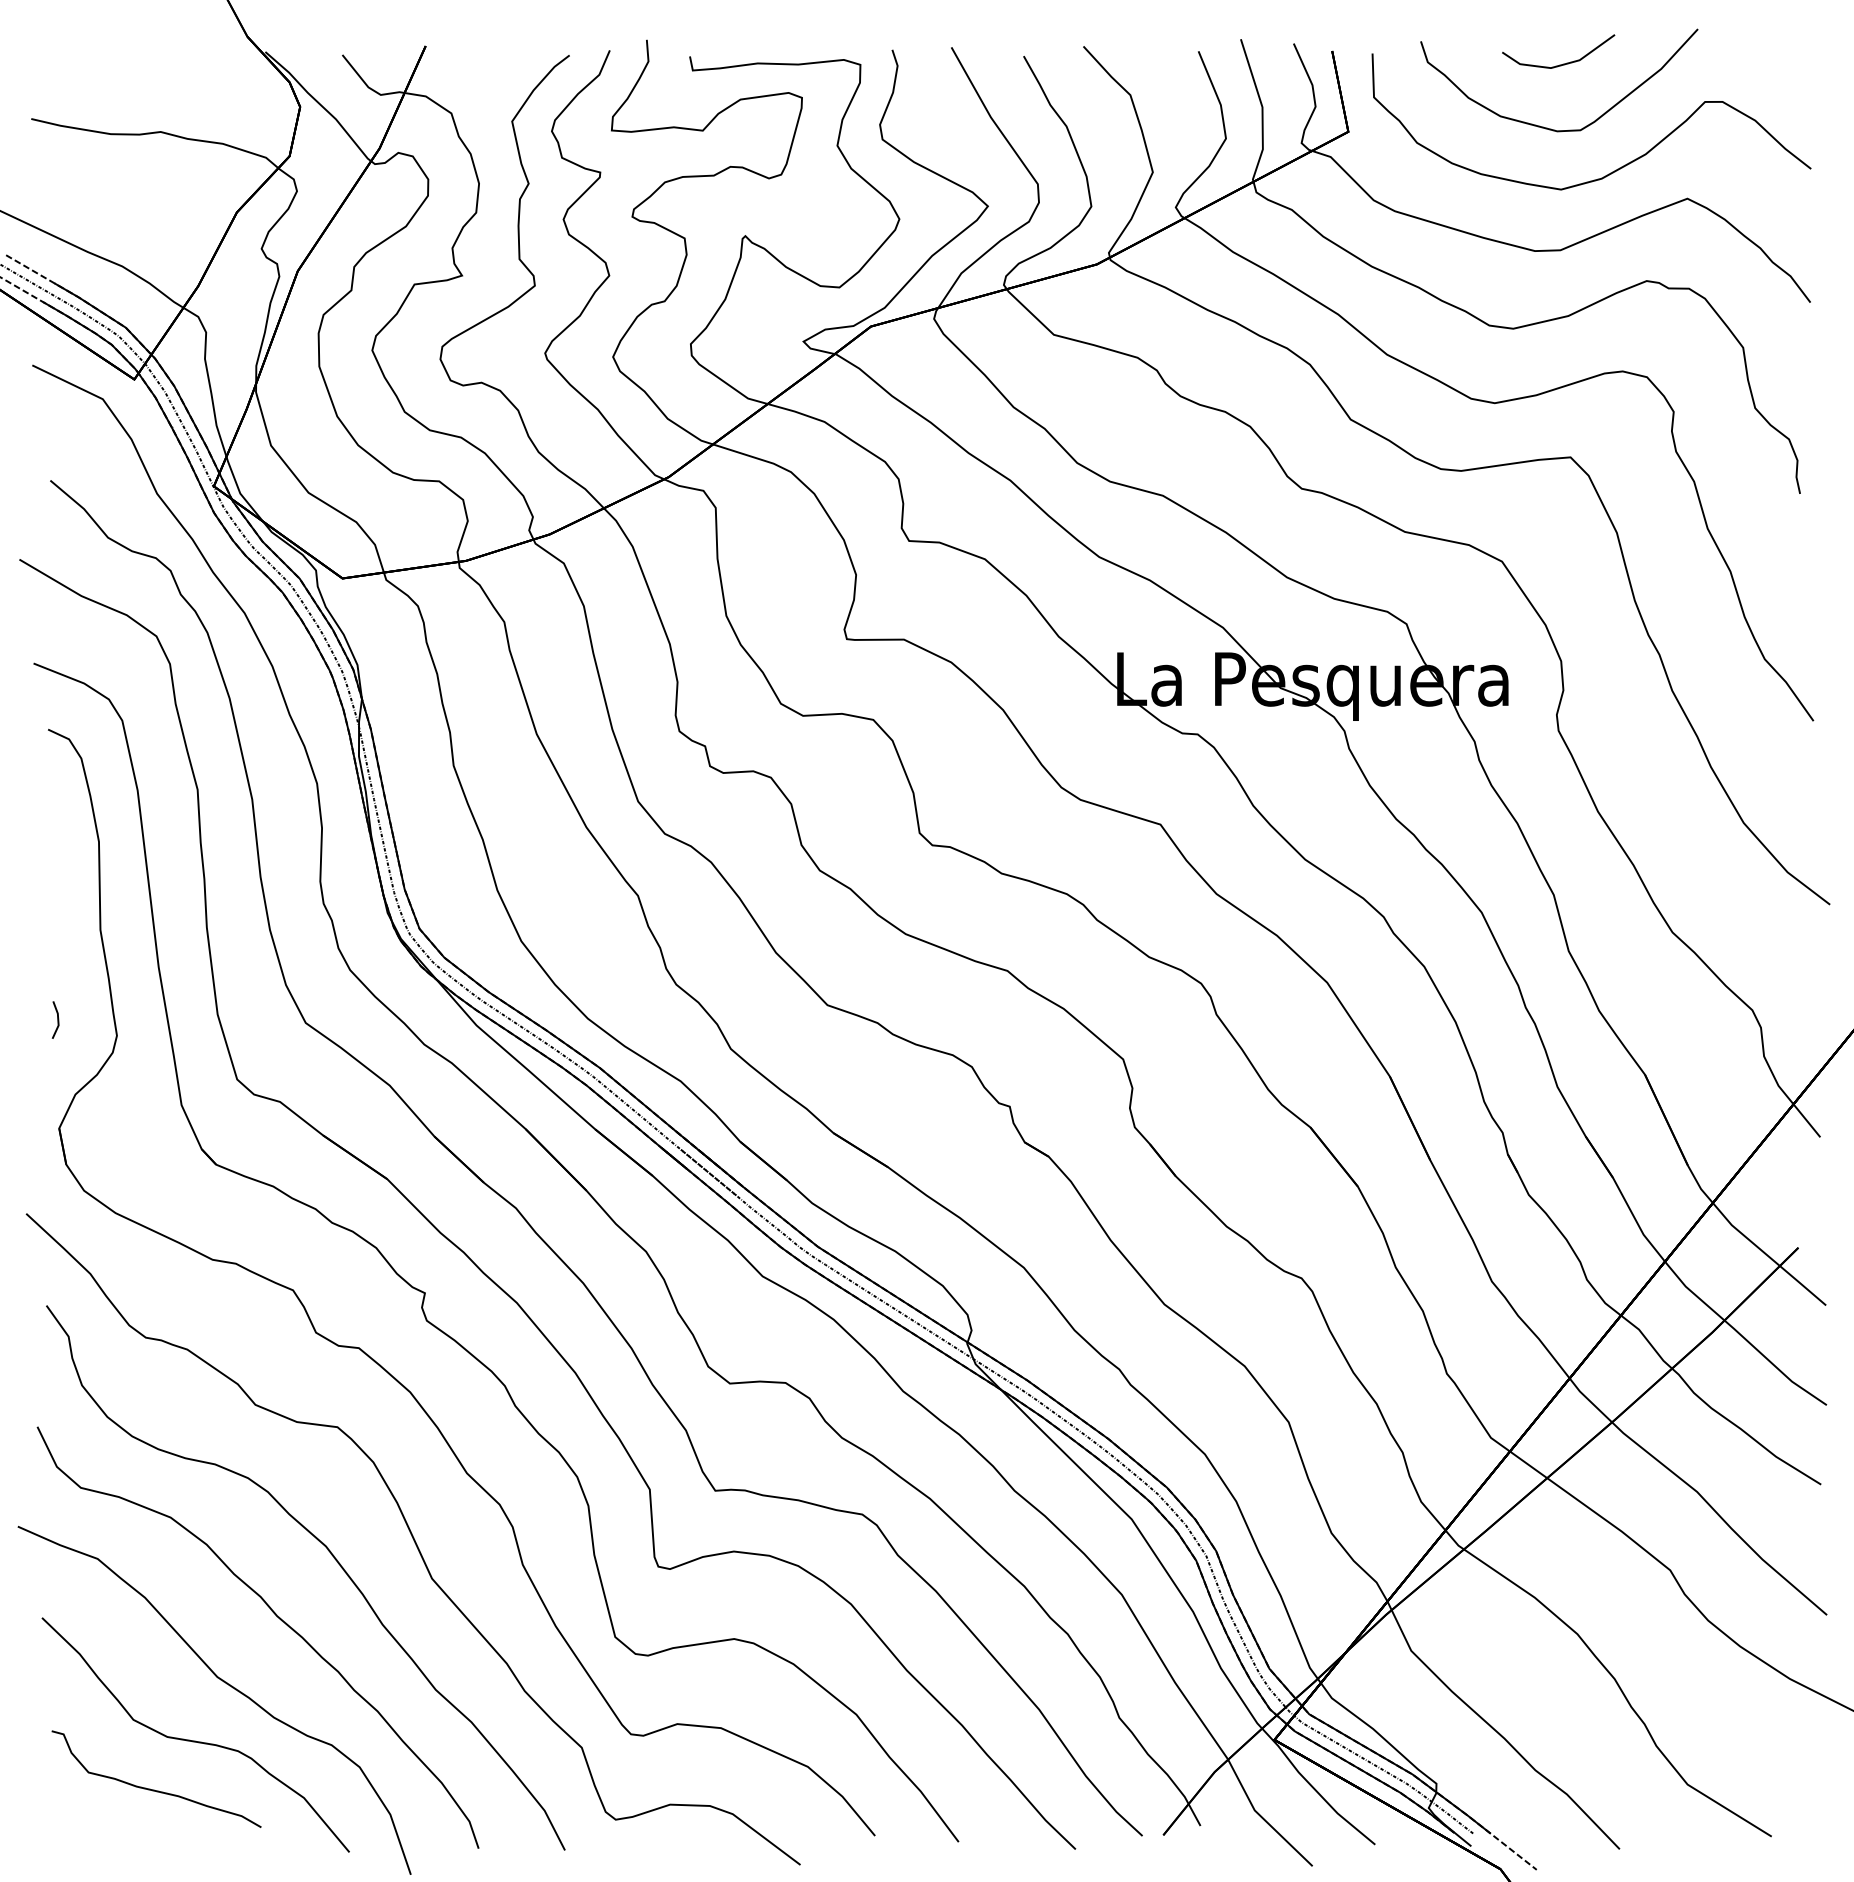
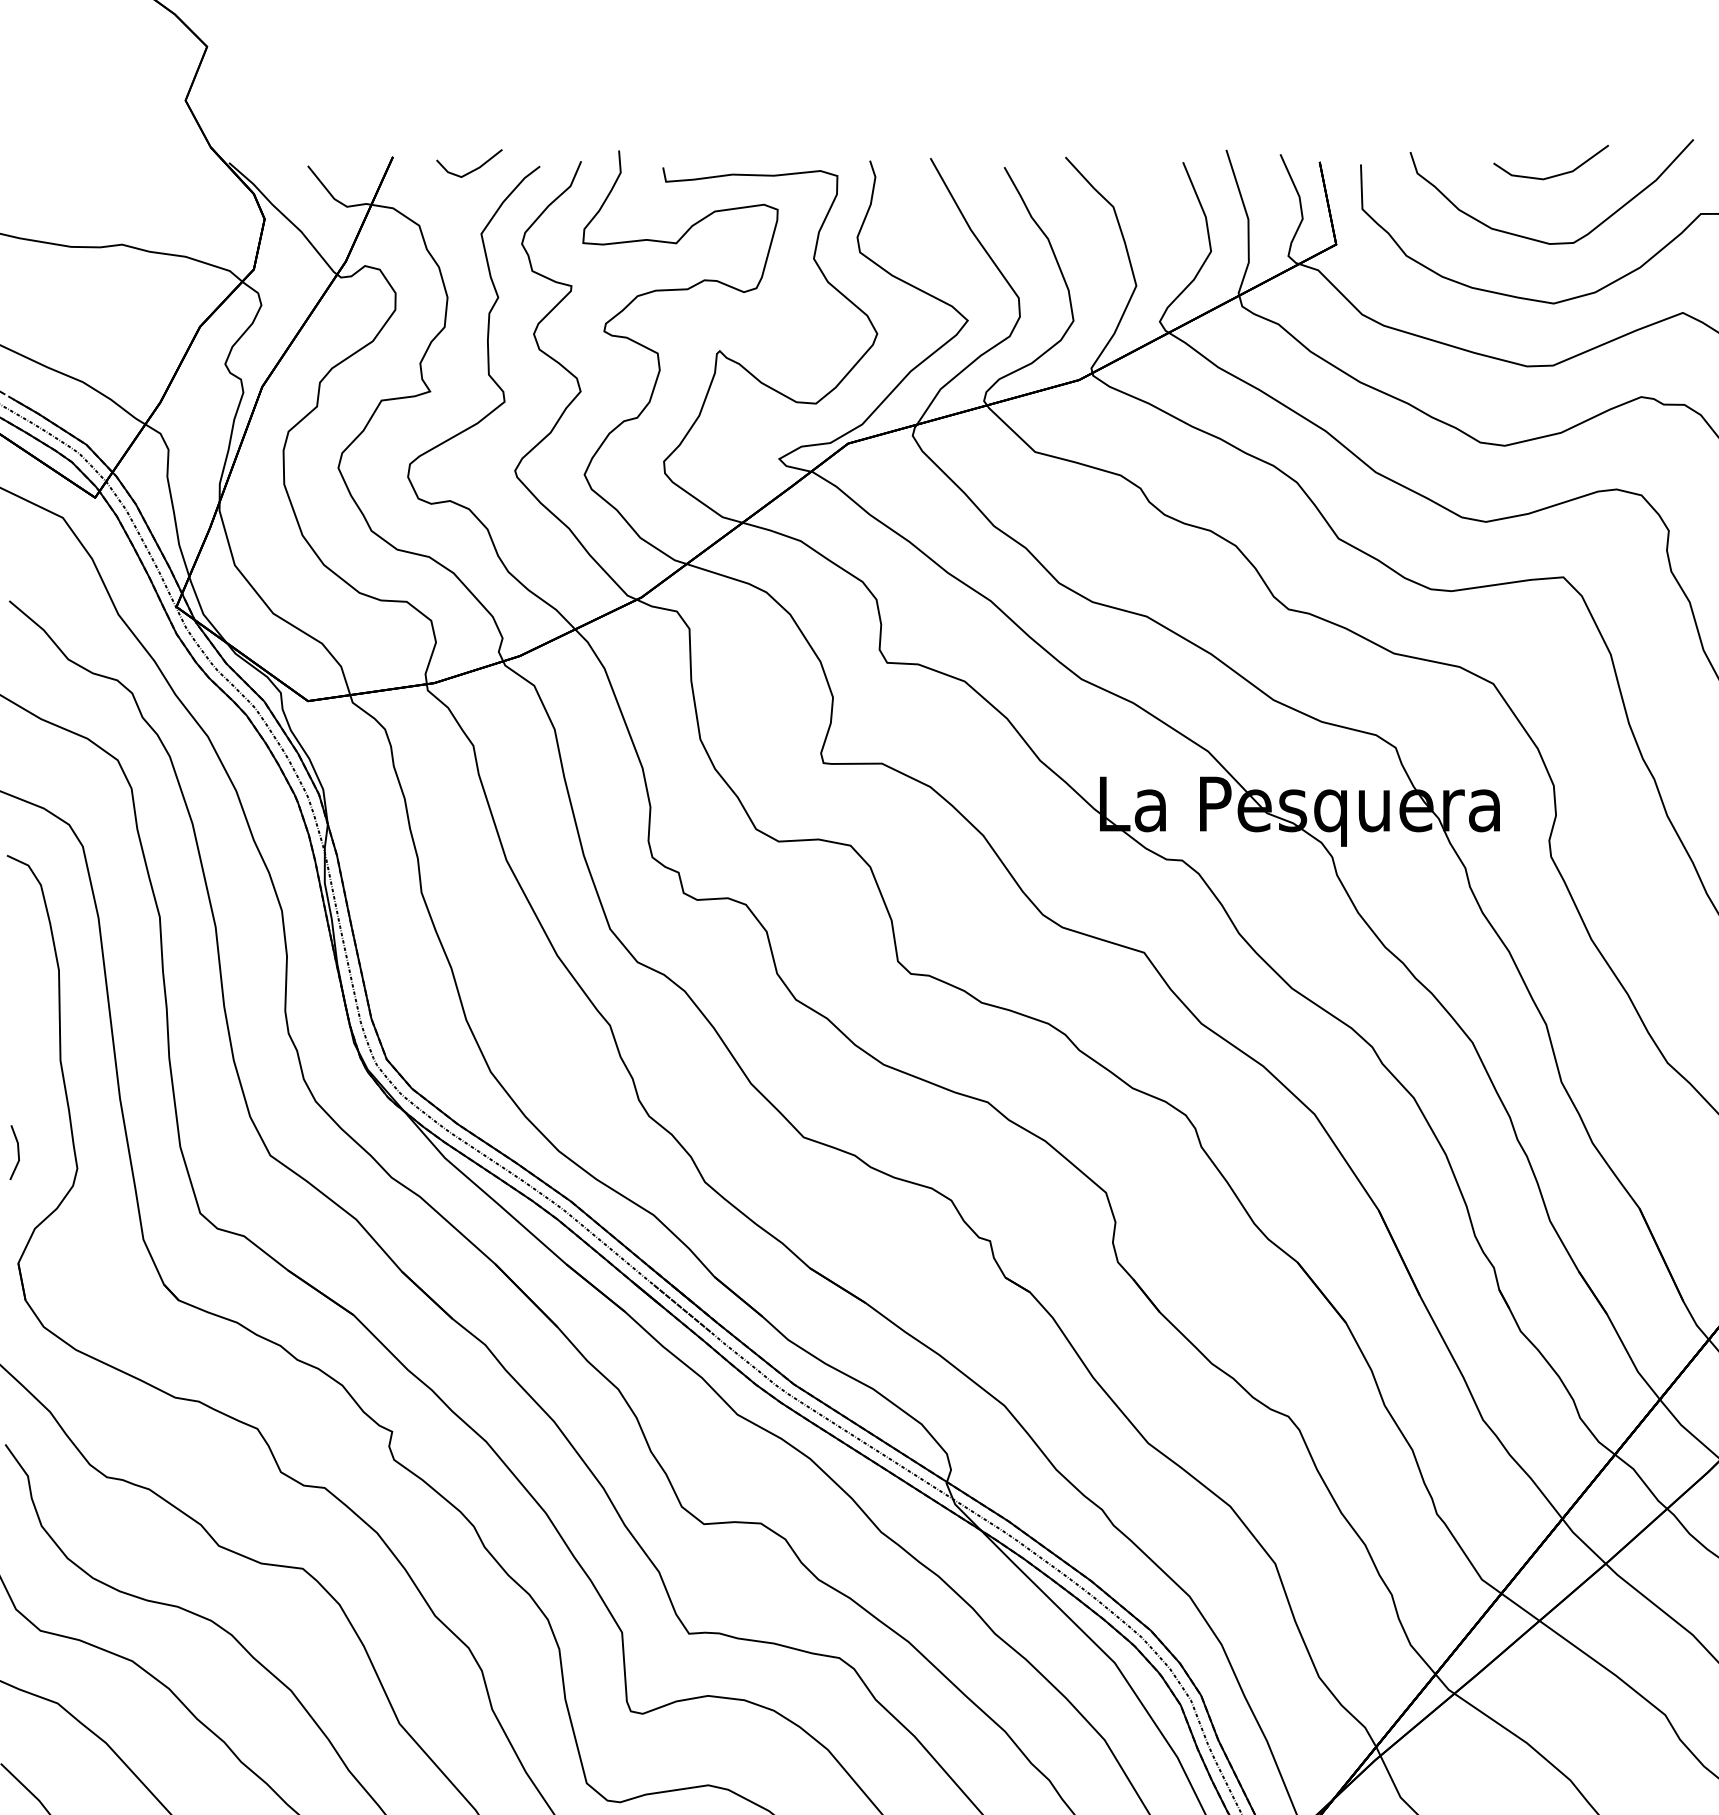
line: (504, 58) -> (473, 169), added
part: (55, 1019) -> (14, 1151), size x1.43

